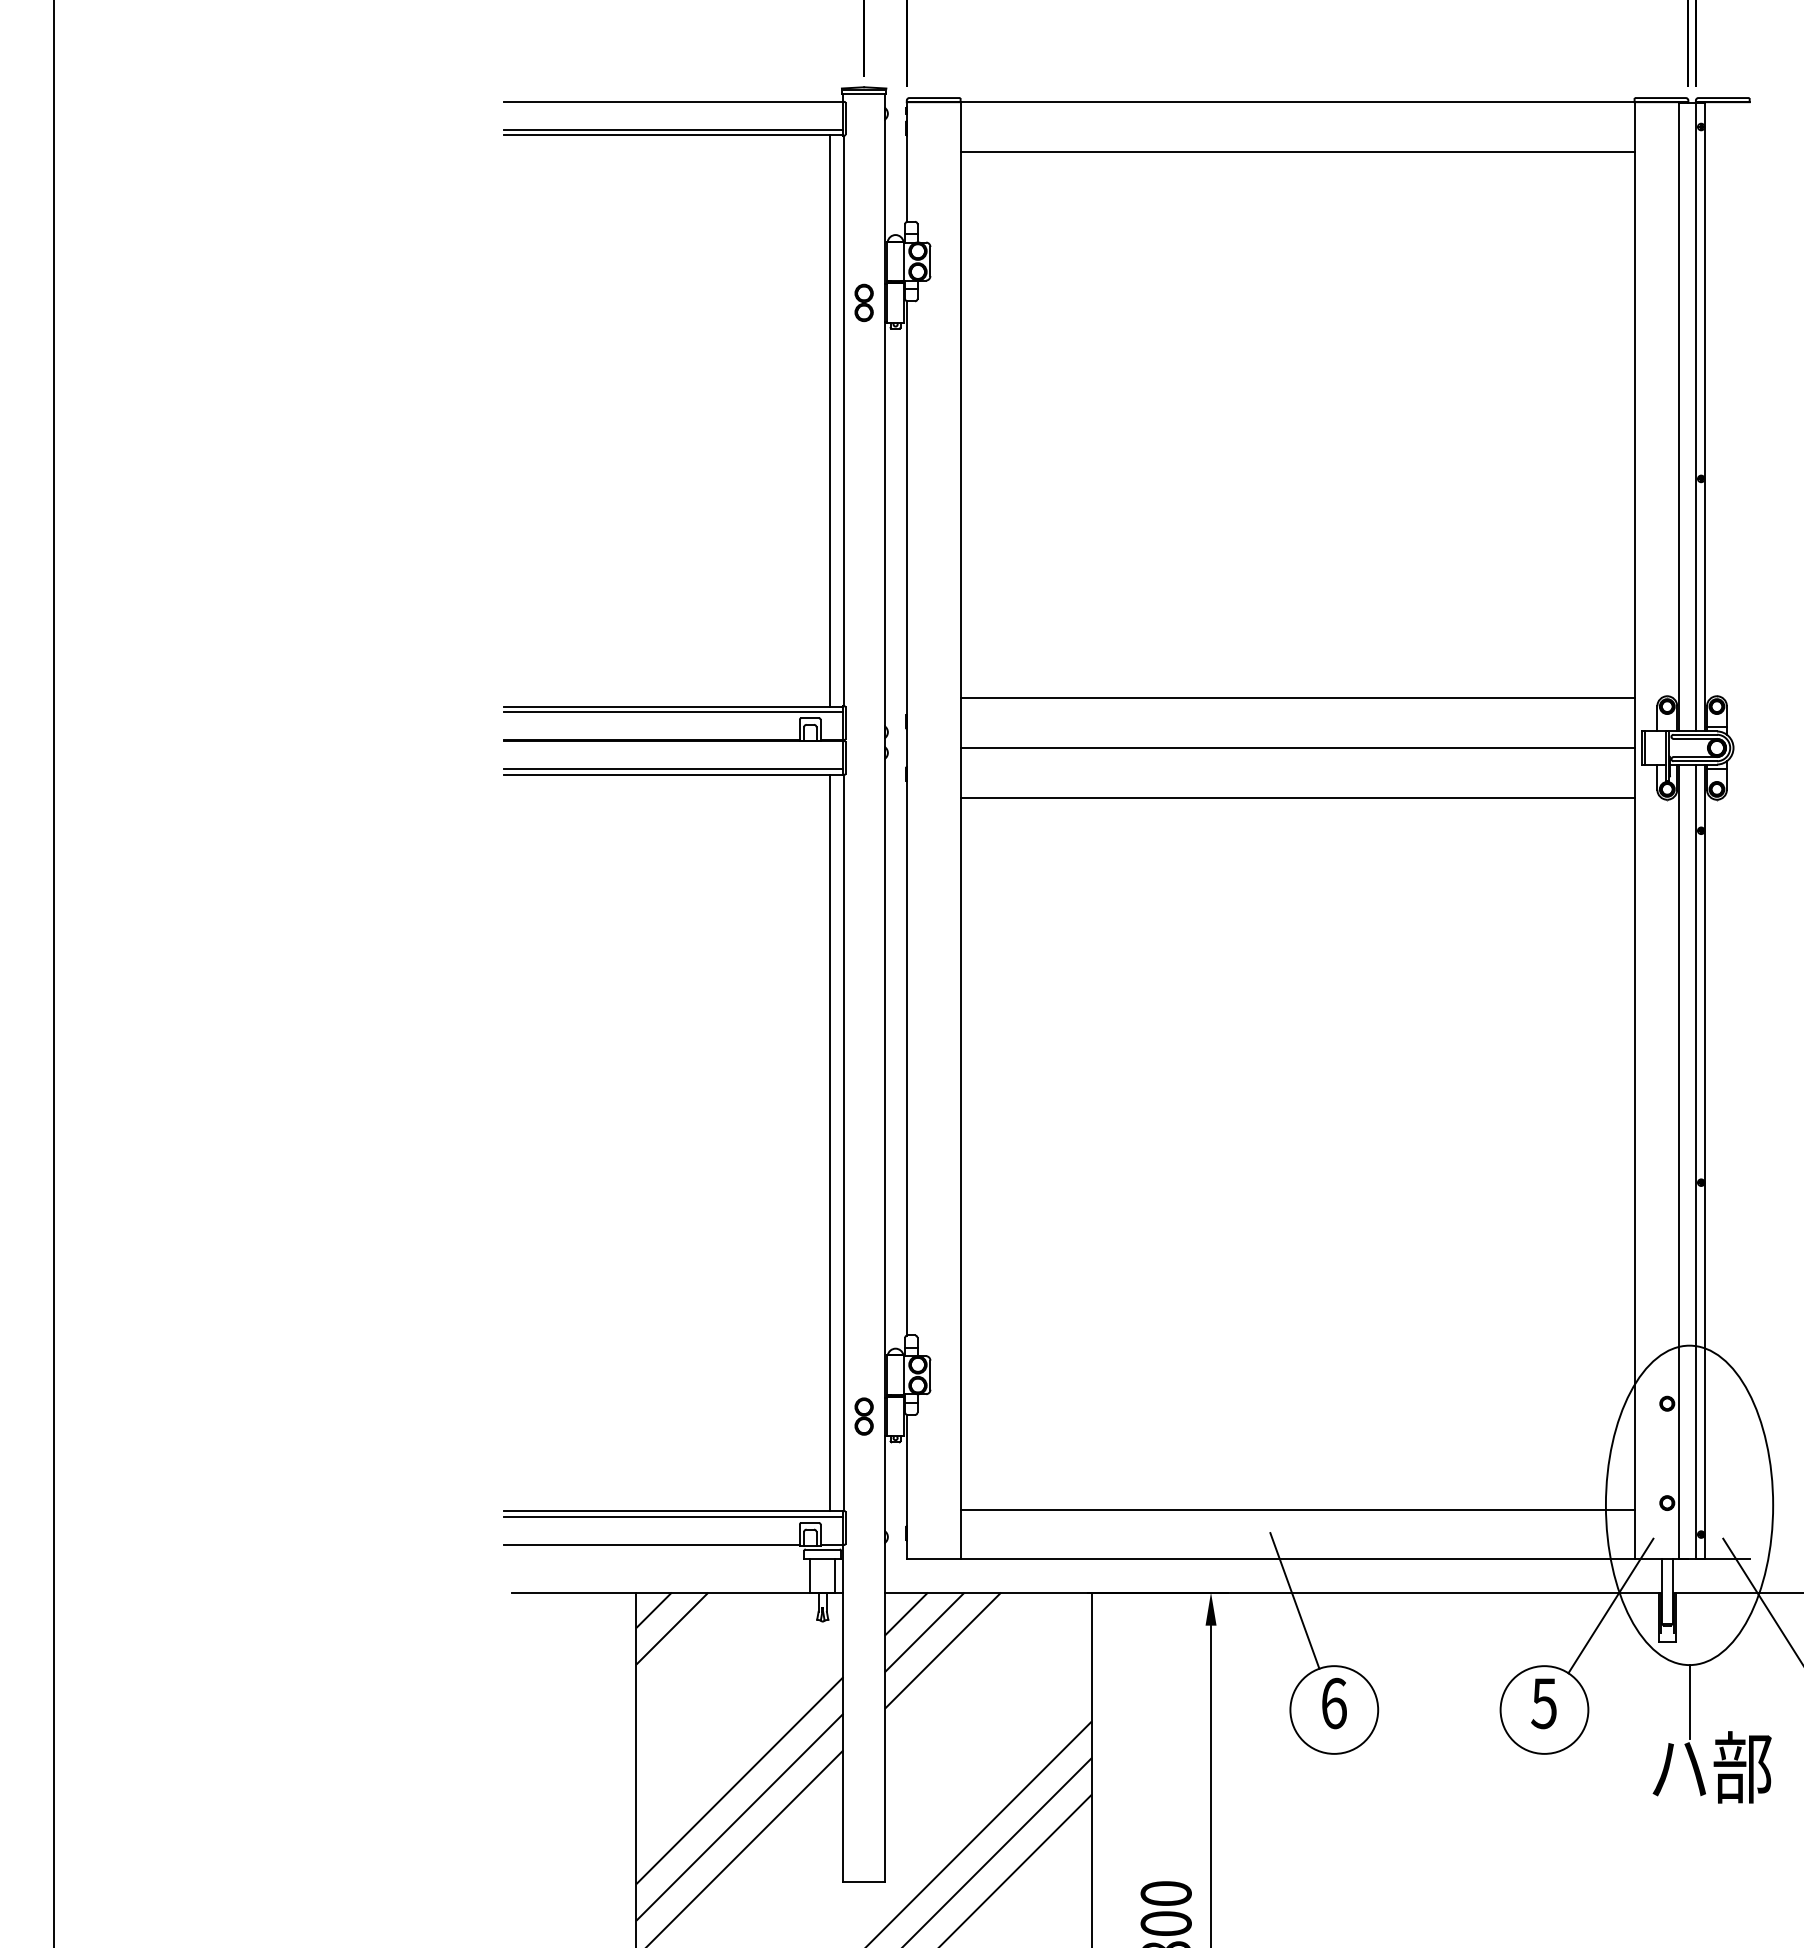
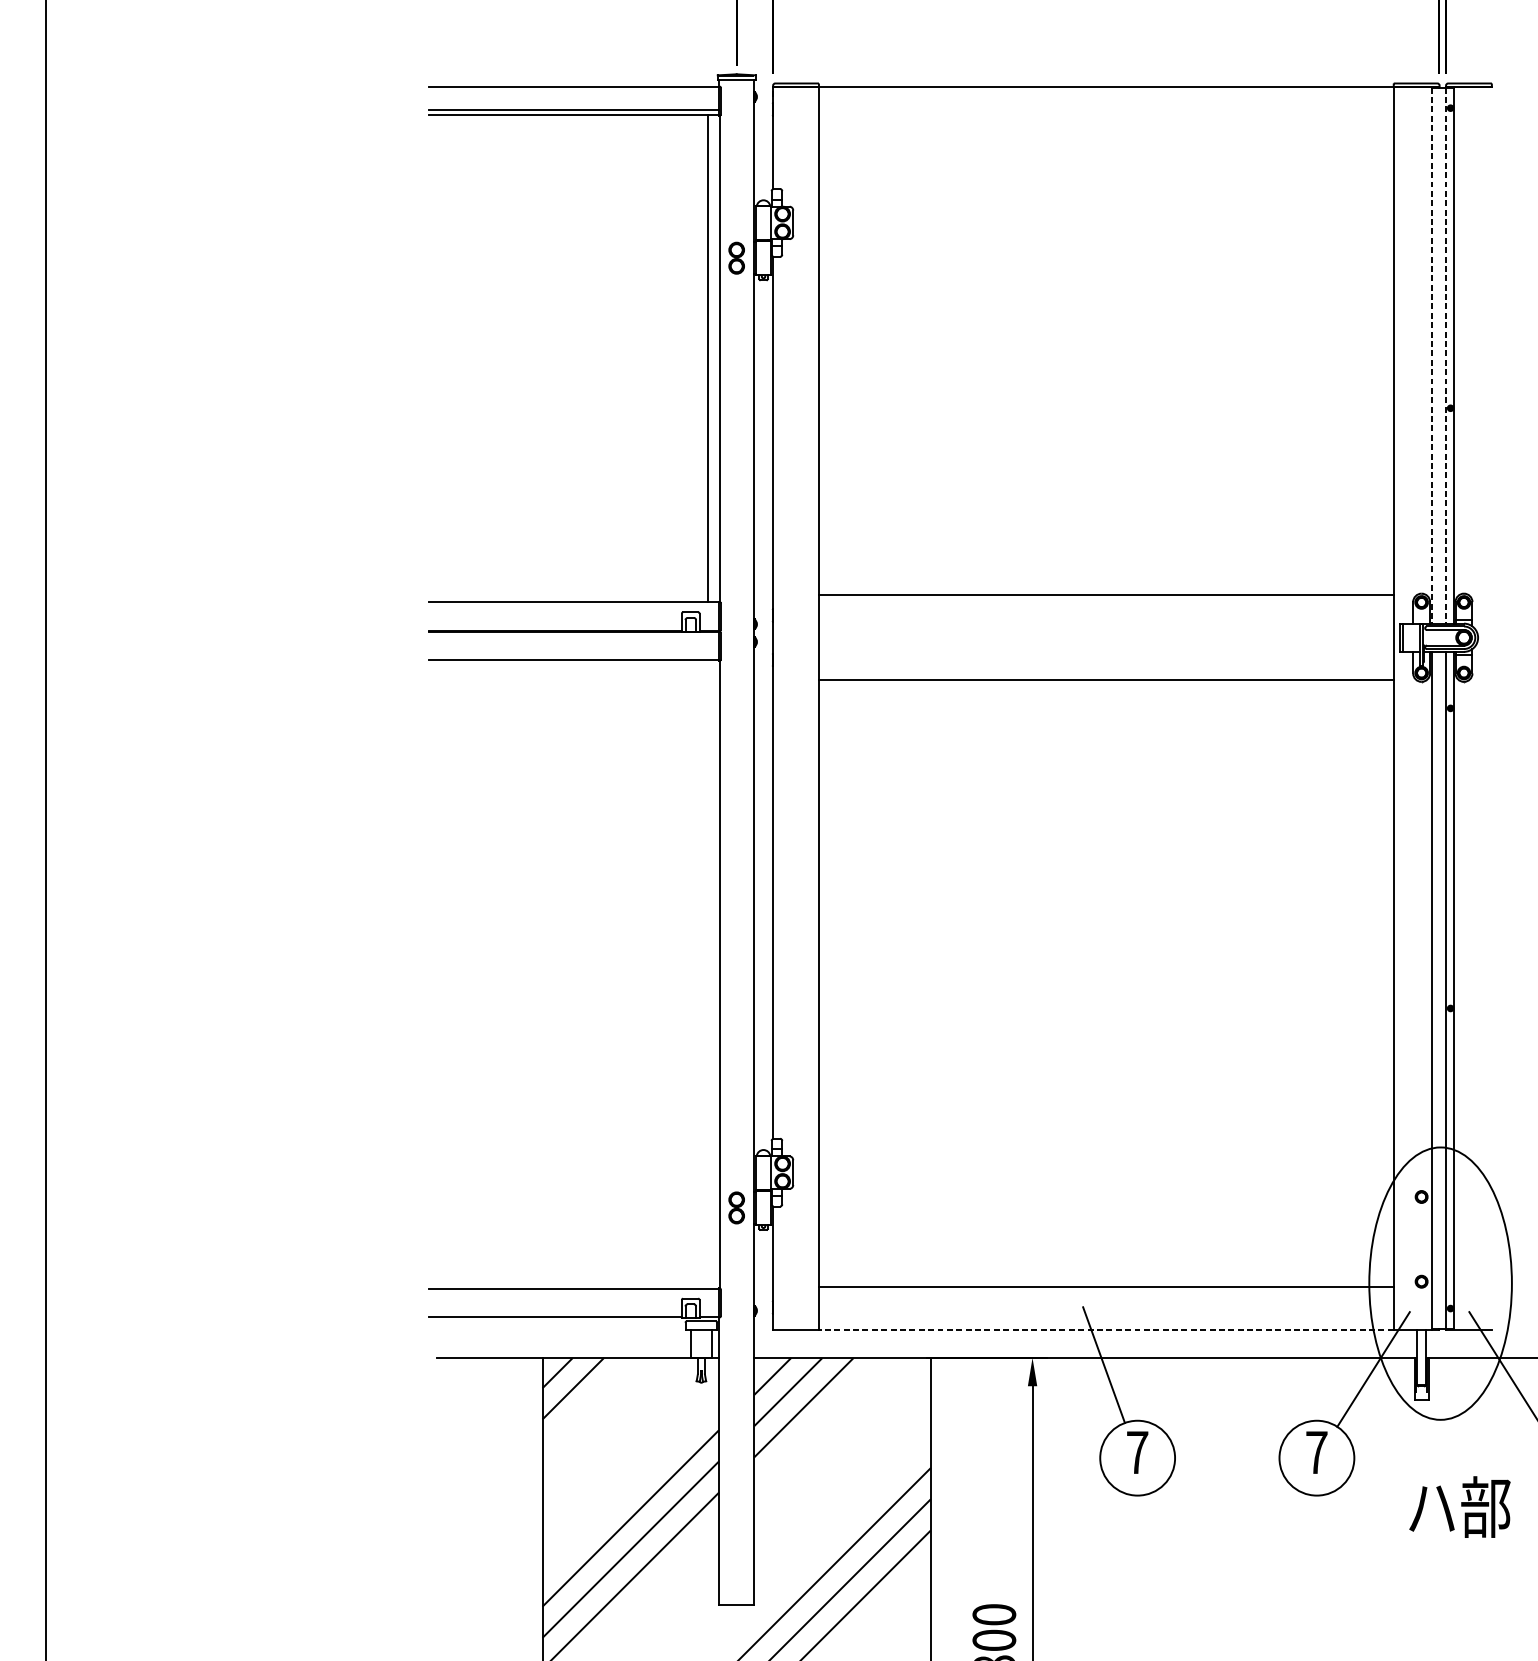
line: (1297, 151) -> (1106, 129), removed
line: (1679, 417) -> (1432, 355), solid -> dashed
line: (1696, 417) -> (1446, 355), solid -> dashed
line: (673, 712) -> (574, 607), removed
line: (1297, 748) -> (1106, 638), removed
line: (673, 768) -> (574, 655), removed
line: (830, 1142) -> (708, 974), removed
line: (673, 1517) -> (574, 1293), removed
line: (1297, 1559) -> (1106, 1329), solid -> dashed
line: (1689, 1701) -> (1440, 1450), removed
text: (1334, 1703) -> (1137, 1452), 6 -> 7
text: (1543, 1703) -> (1316, 1452), 5 -> 7

